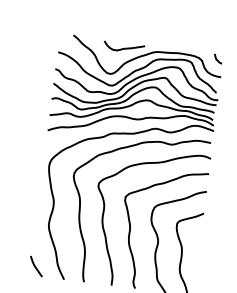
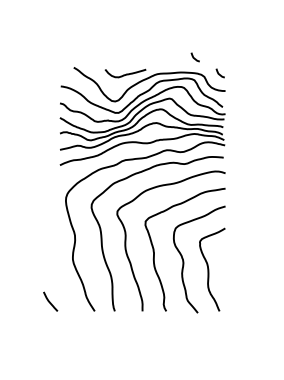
curve: (194, 40) -> (194, 57), added
curve: (36, 266) -> (50, 301), moved

